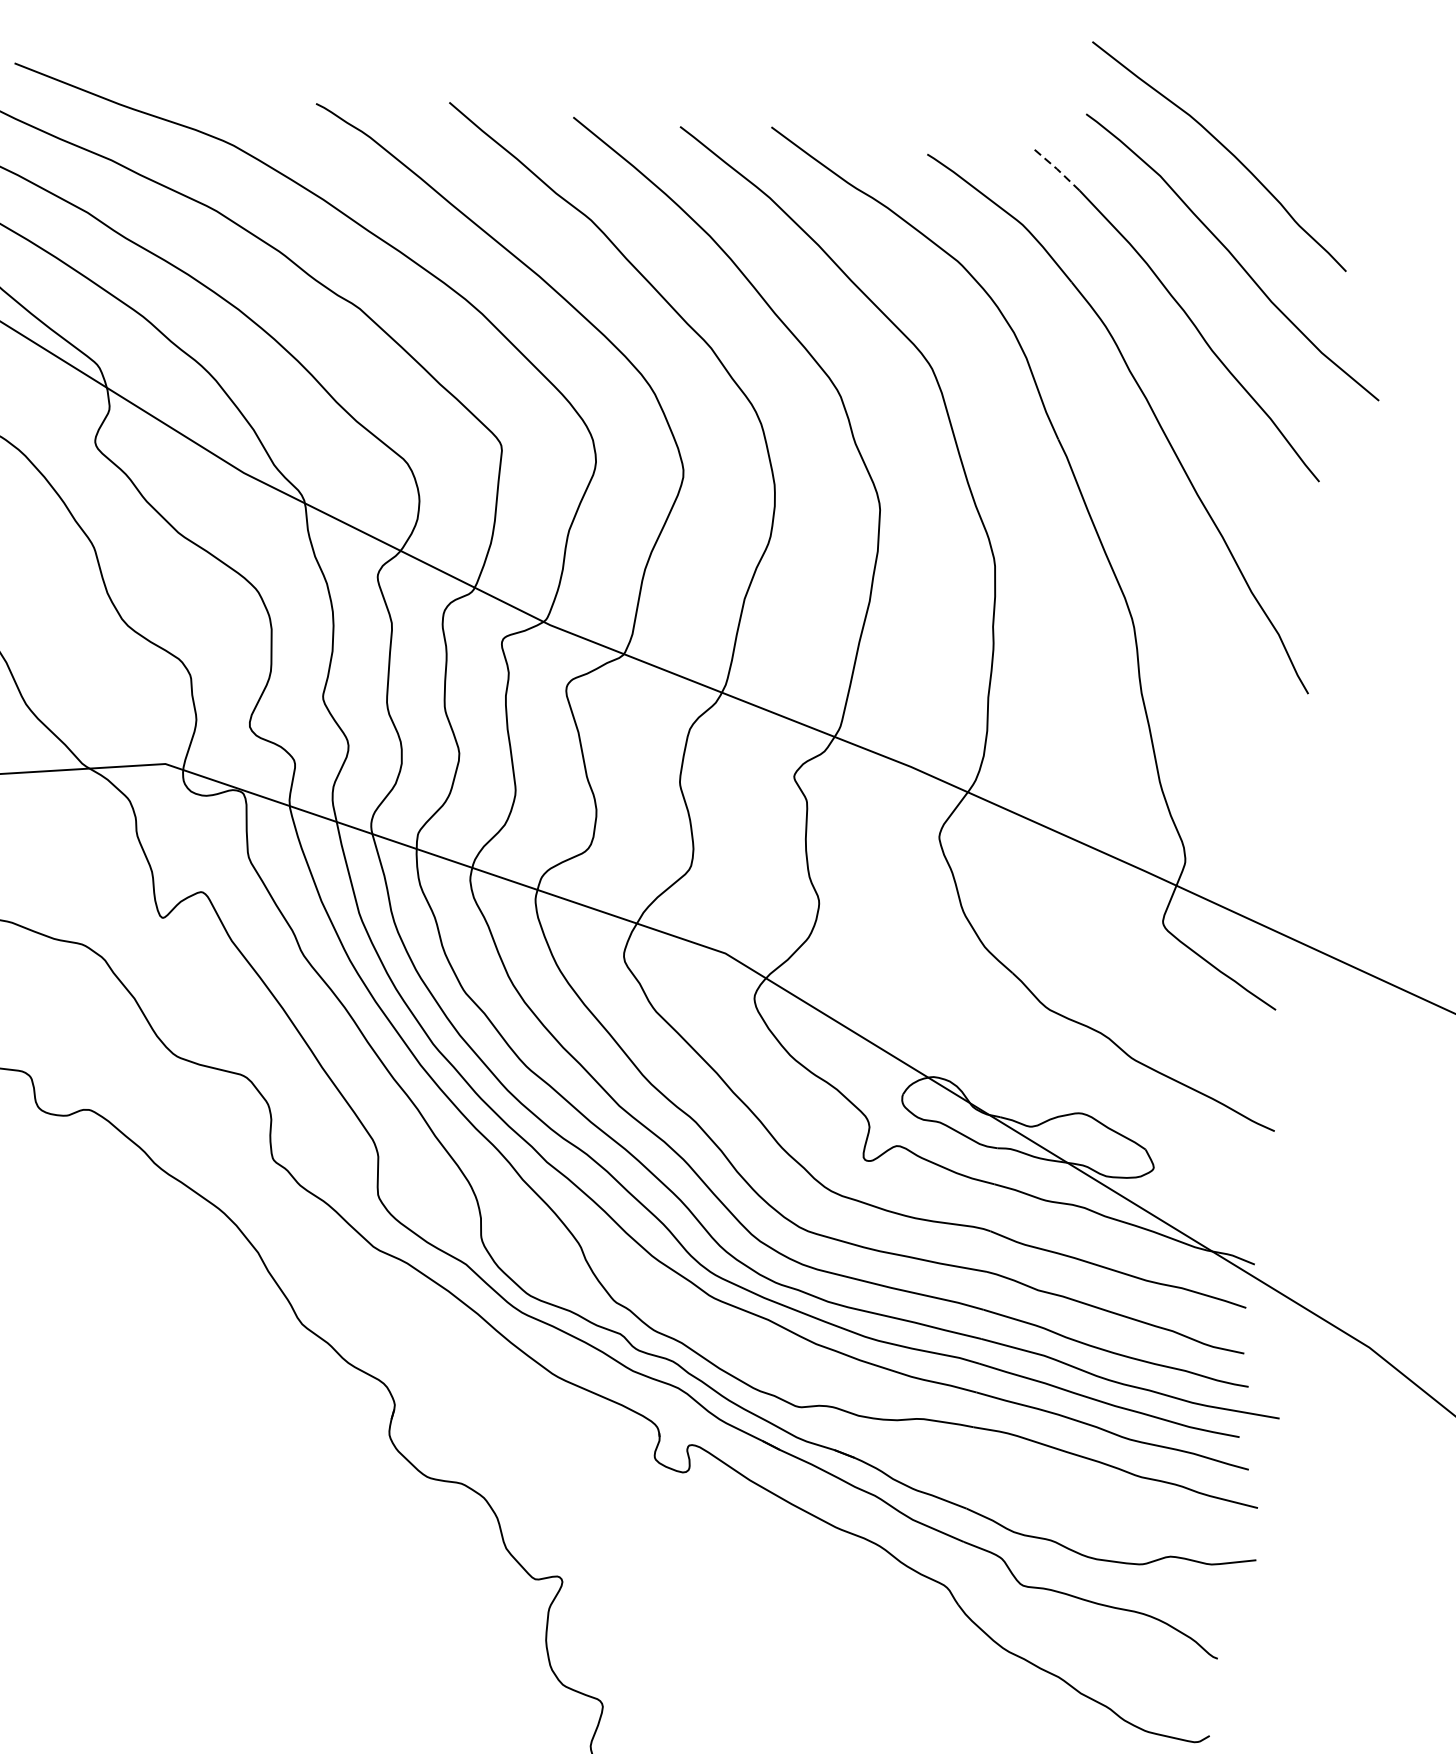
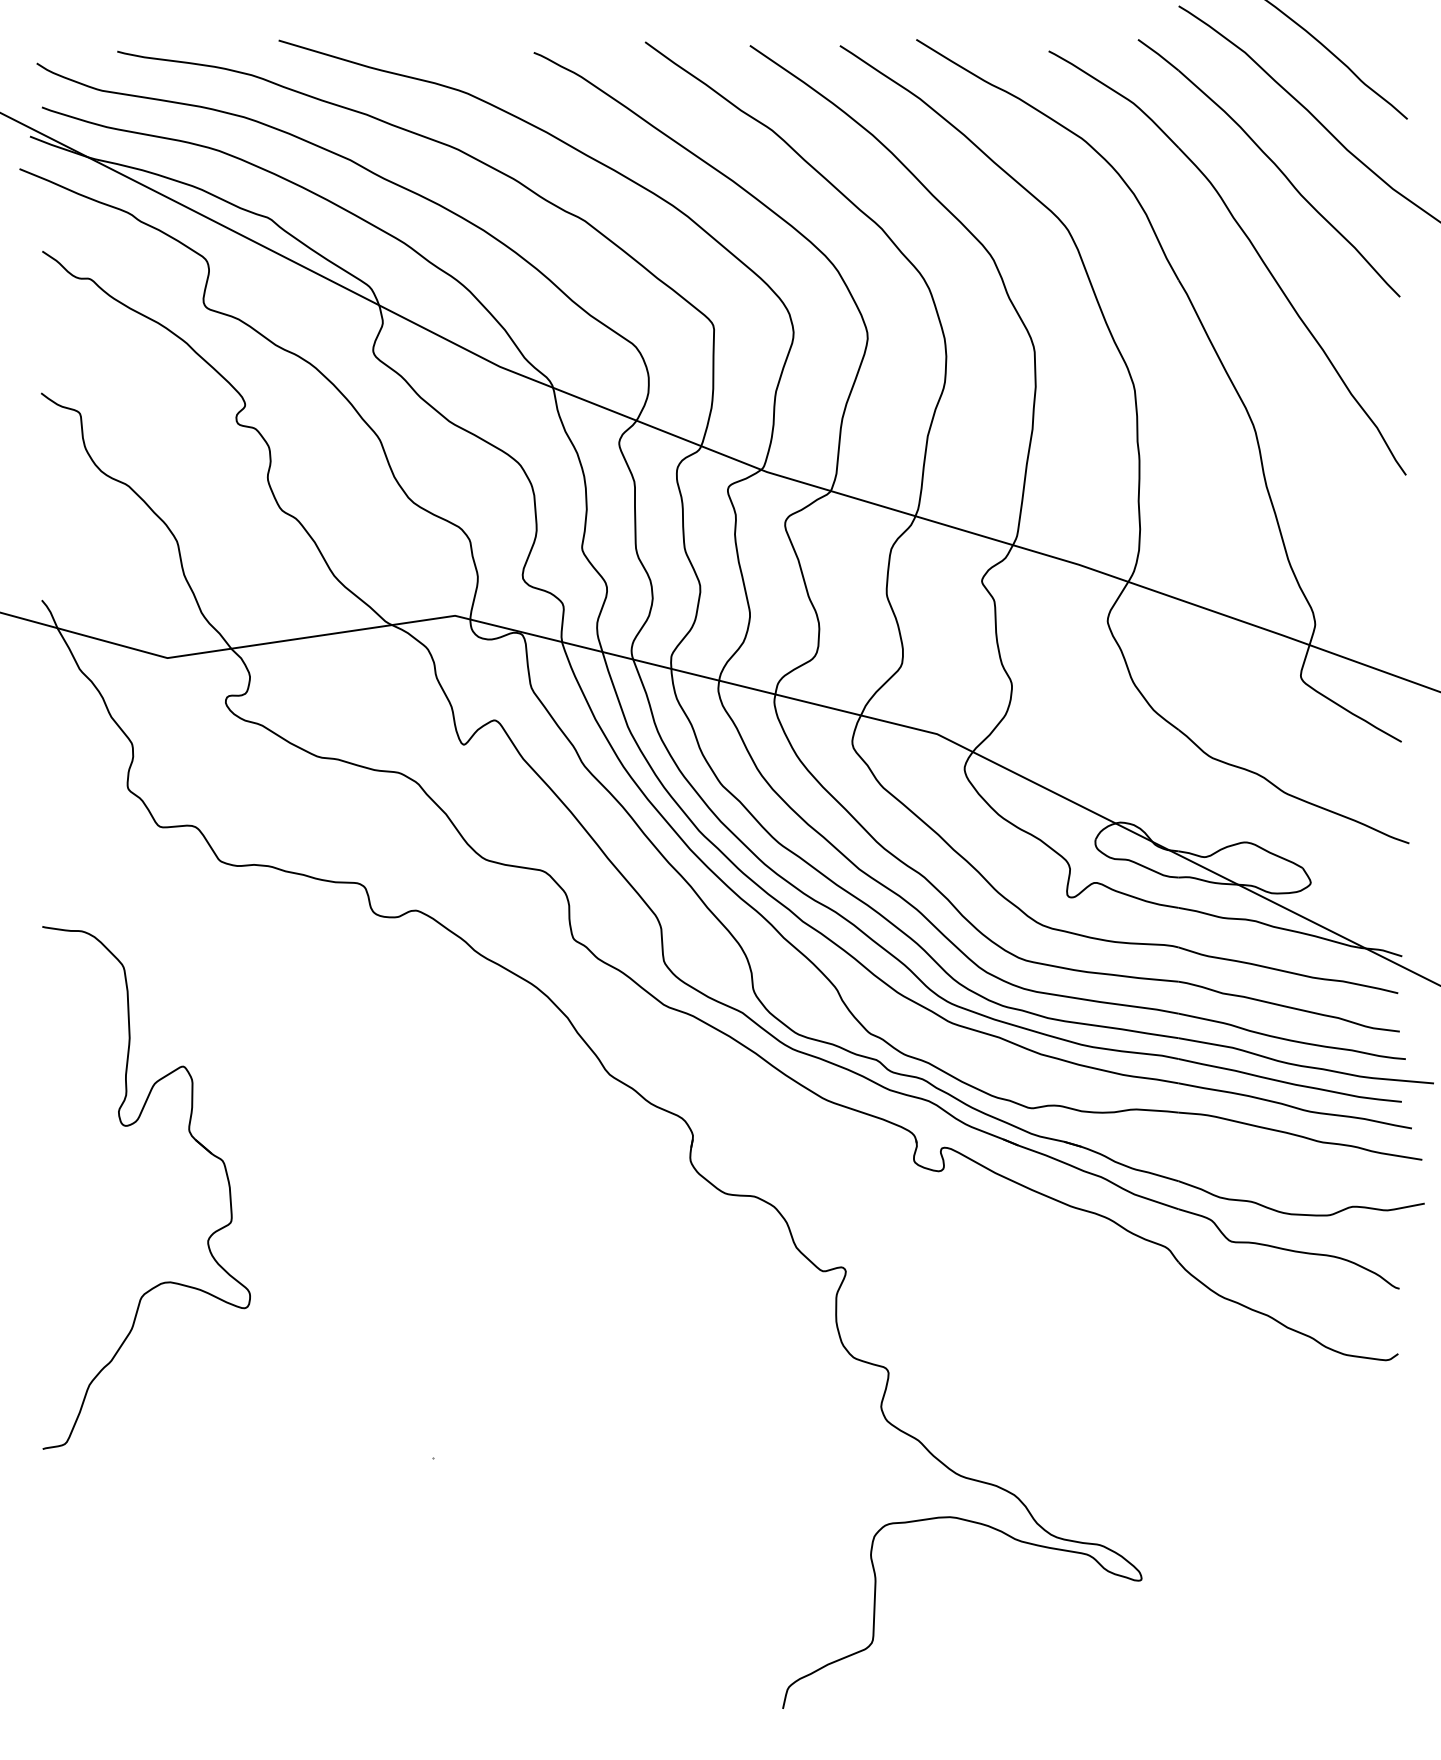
line: (1057, 169) -> (1158, 54), dashed -> solid

